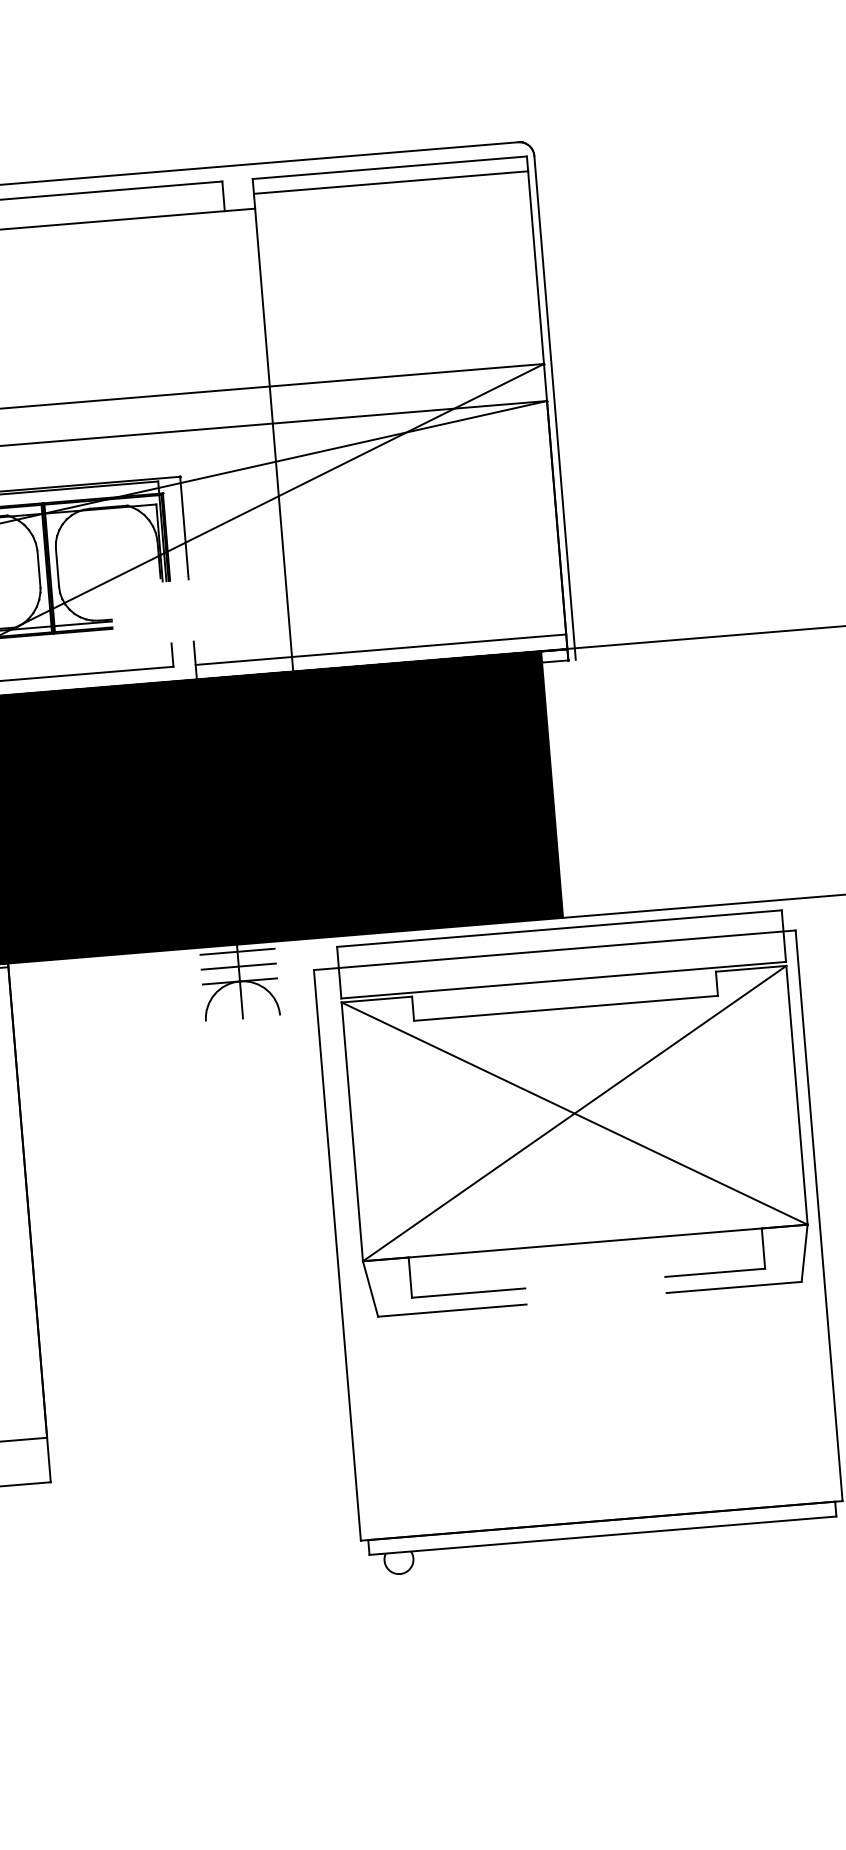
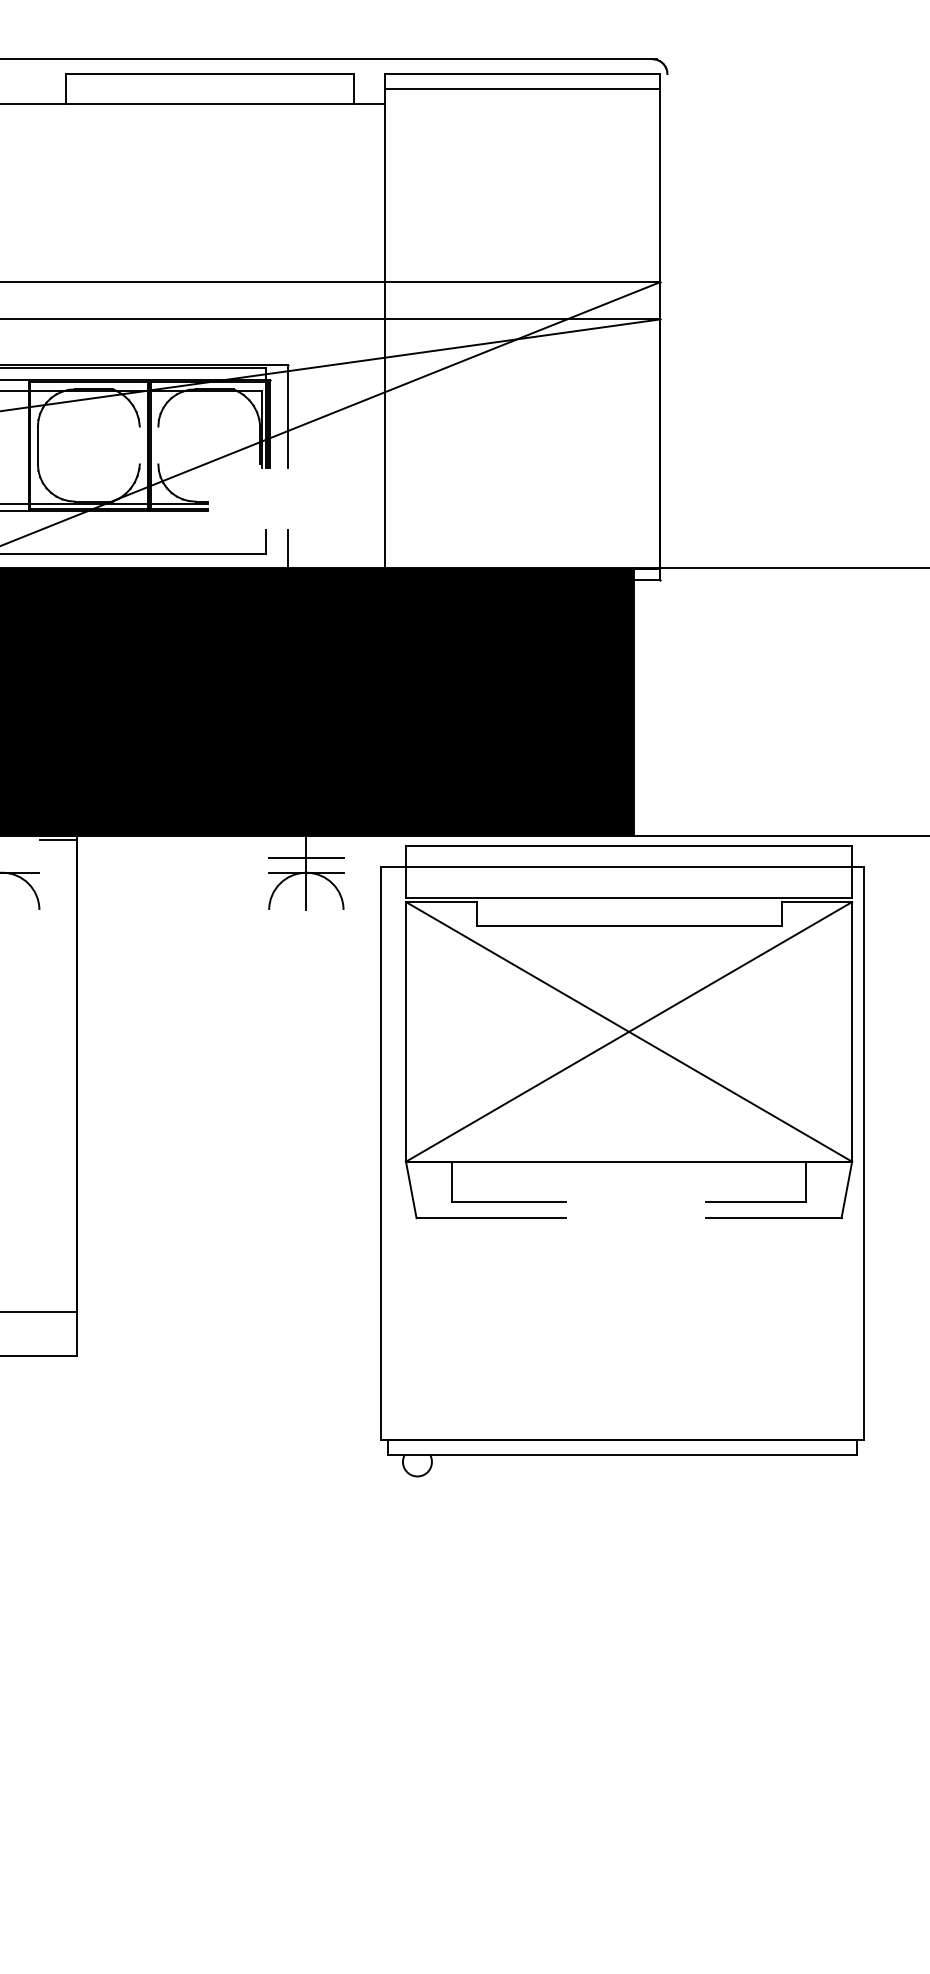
line: (555, 407) -> (667, 326), removed
line: (57, 567) -> (158, 445), removed
line: (38, 569) -> (139, 445), removed
line: (380, 649) -> (473, 553), removed
line: (237, 952) -> (306, 843), removed

